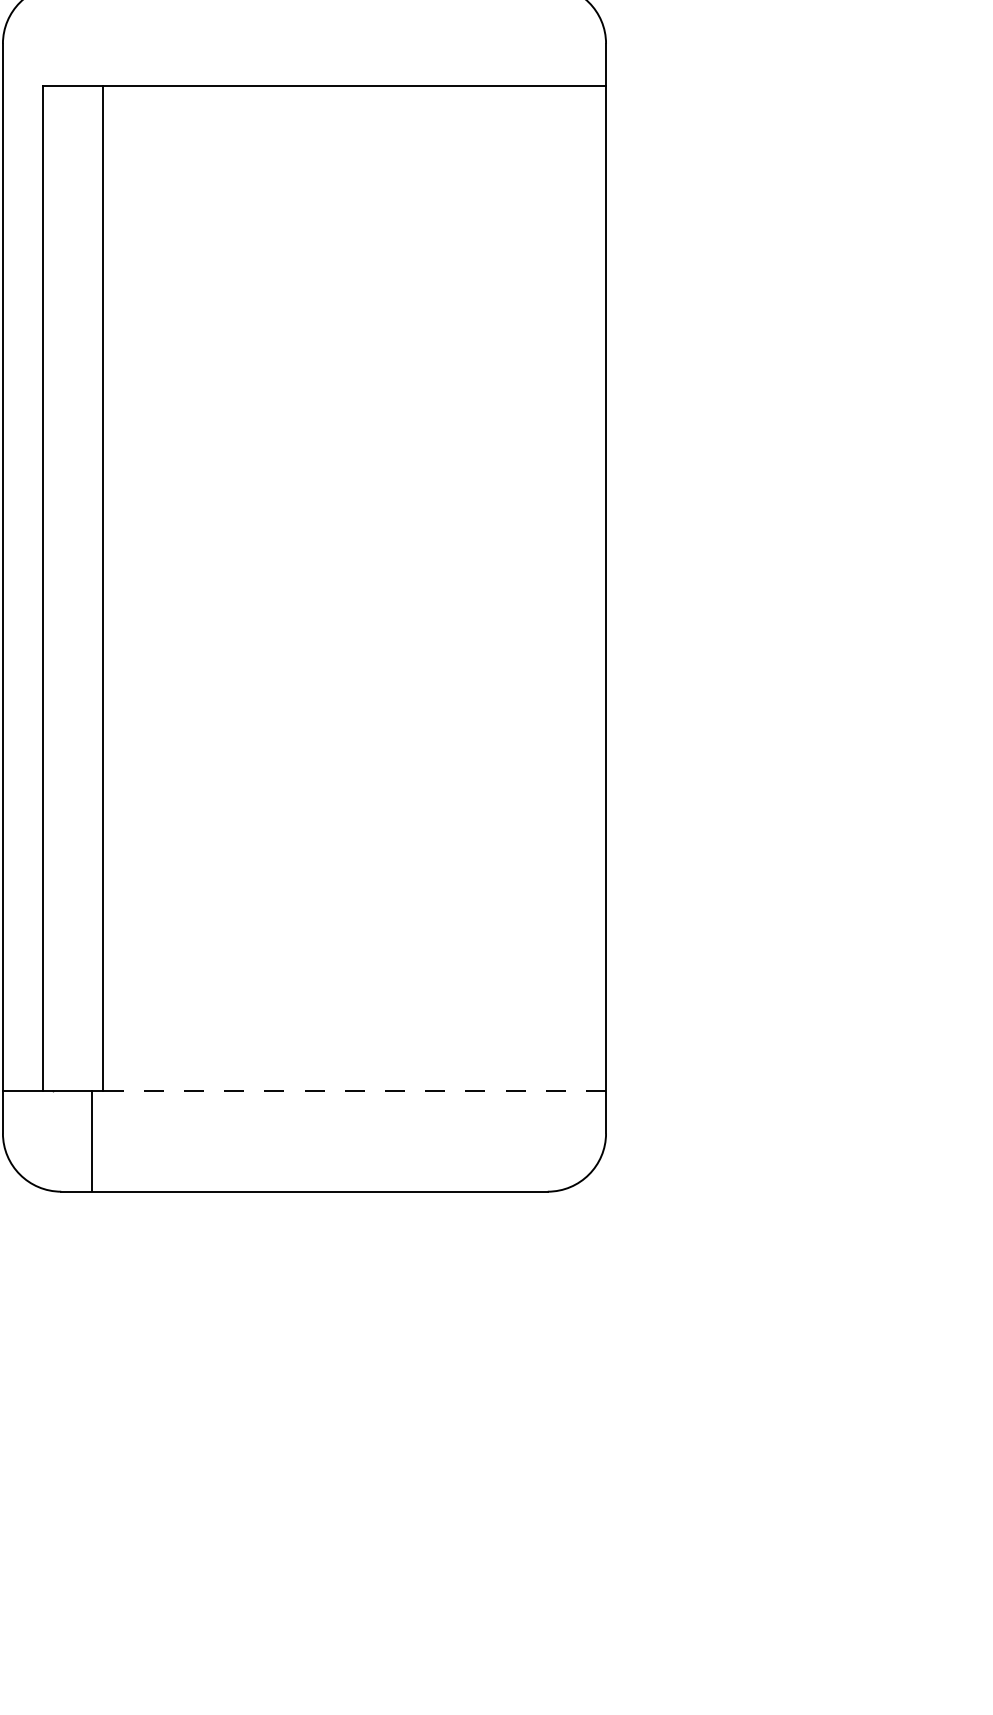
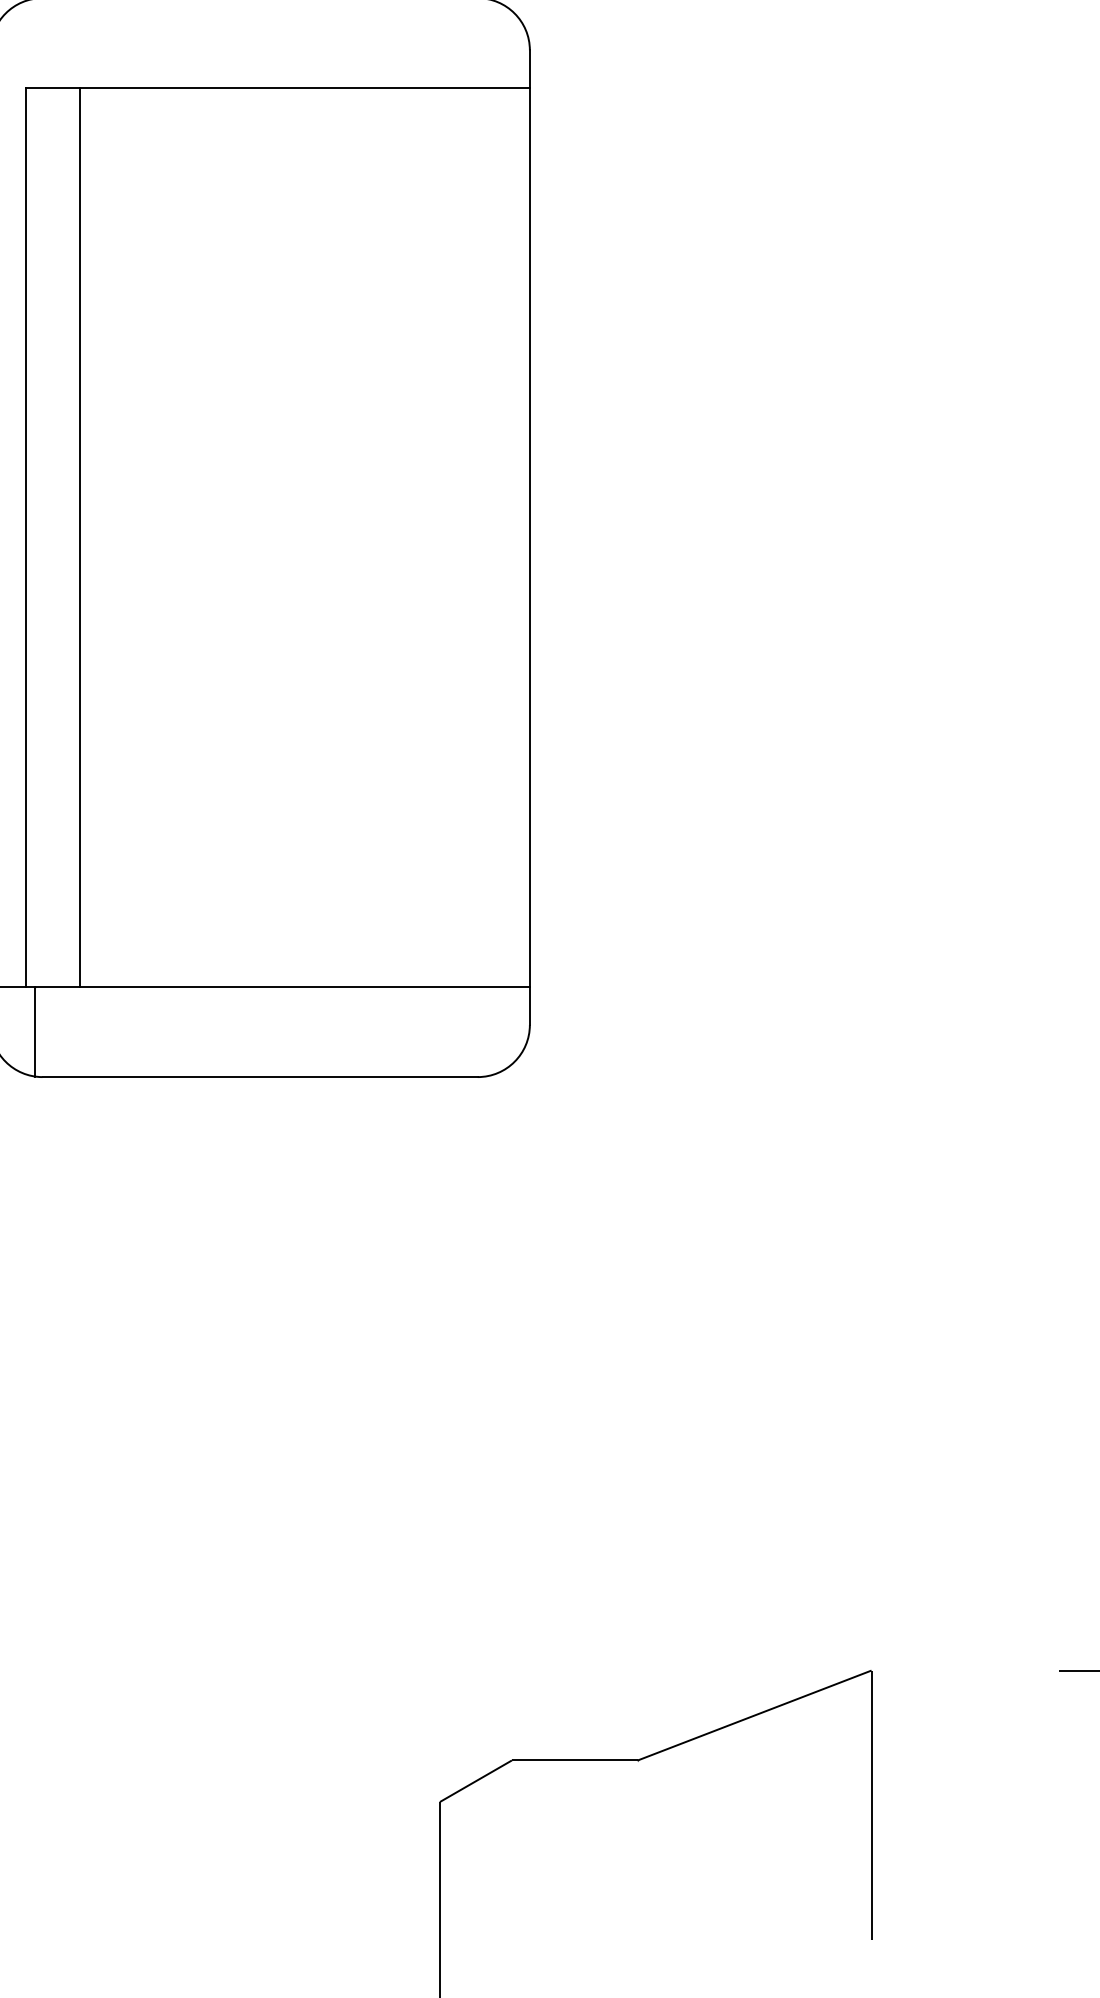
line: (355, 1091) -> (305, 987), dashed -> solid
line: (92, 1140) -> (35, 1031), moved

